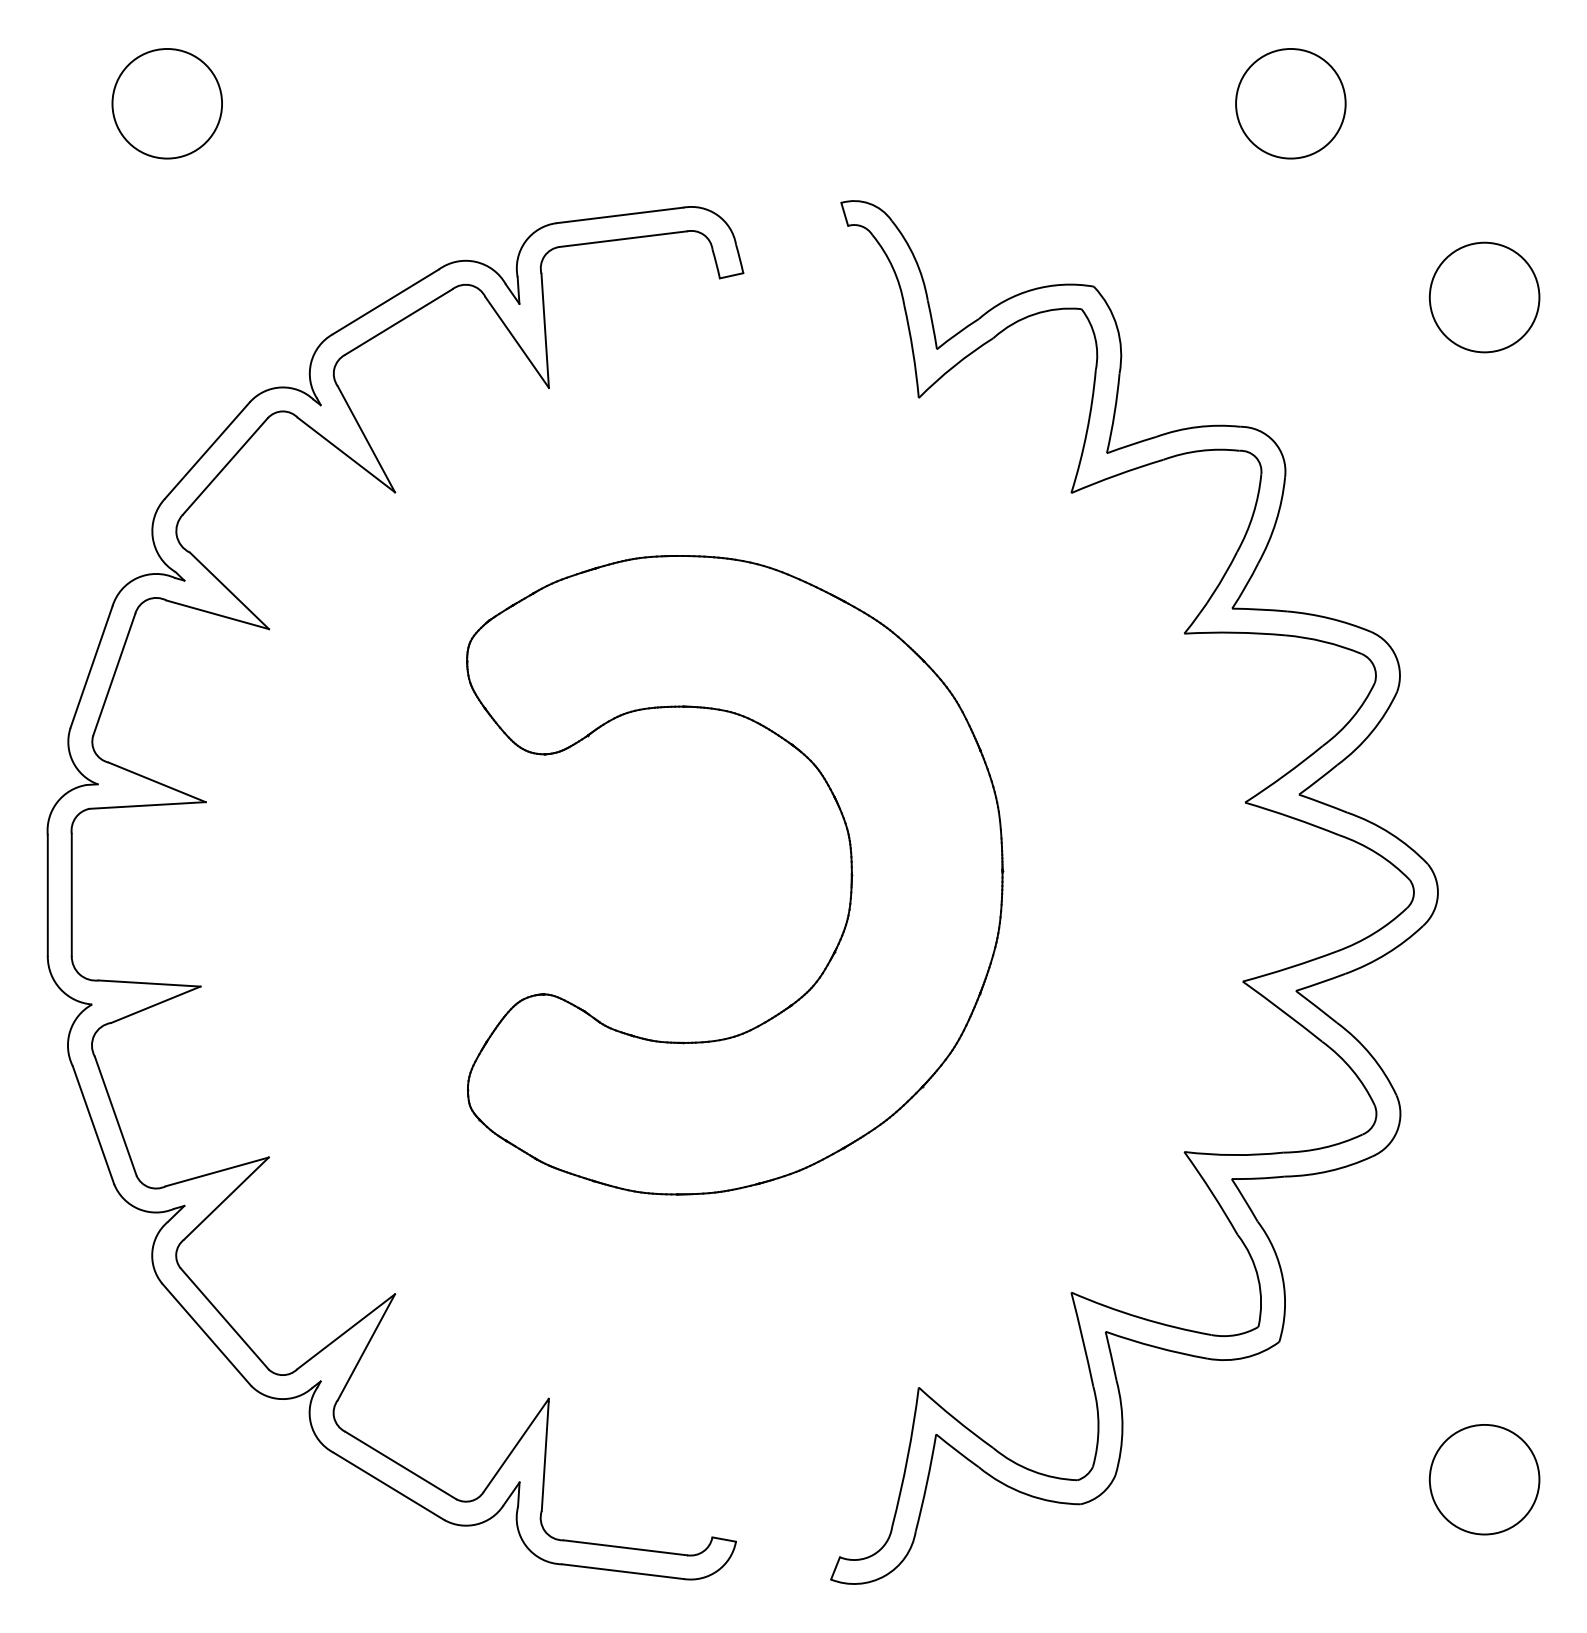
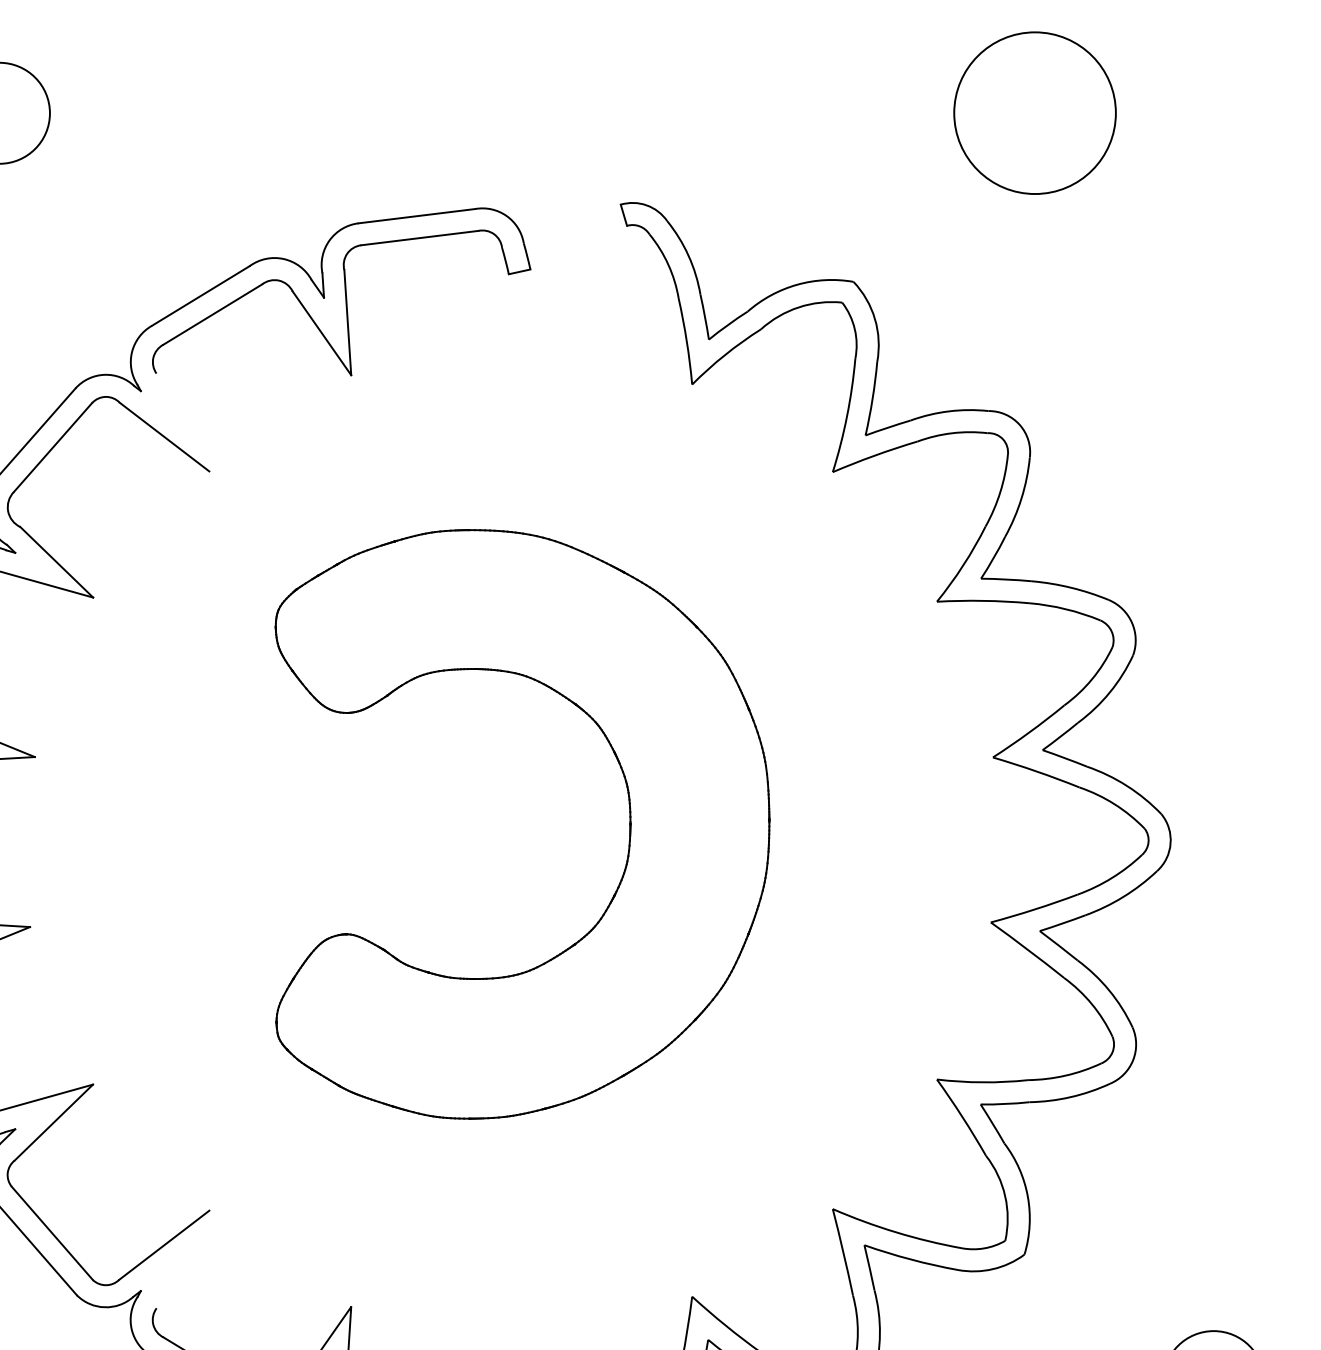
circle: (1290, 103) -> (1034, 113), size x1.6
circle: (1484, 297) -> (1213, 291), removed
line: (366, 439) -> (183, 422), removed
line: (366, 1347) -> (183, 1259), removed

